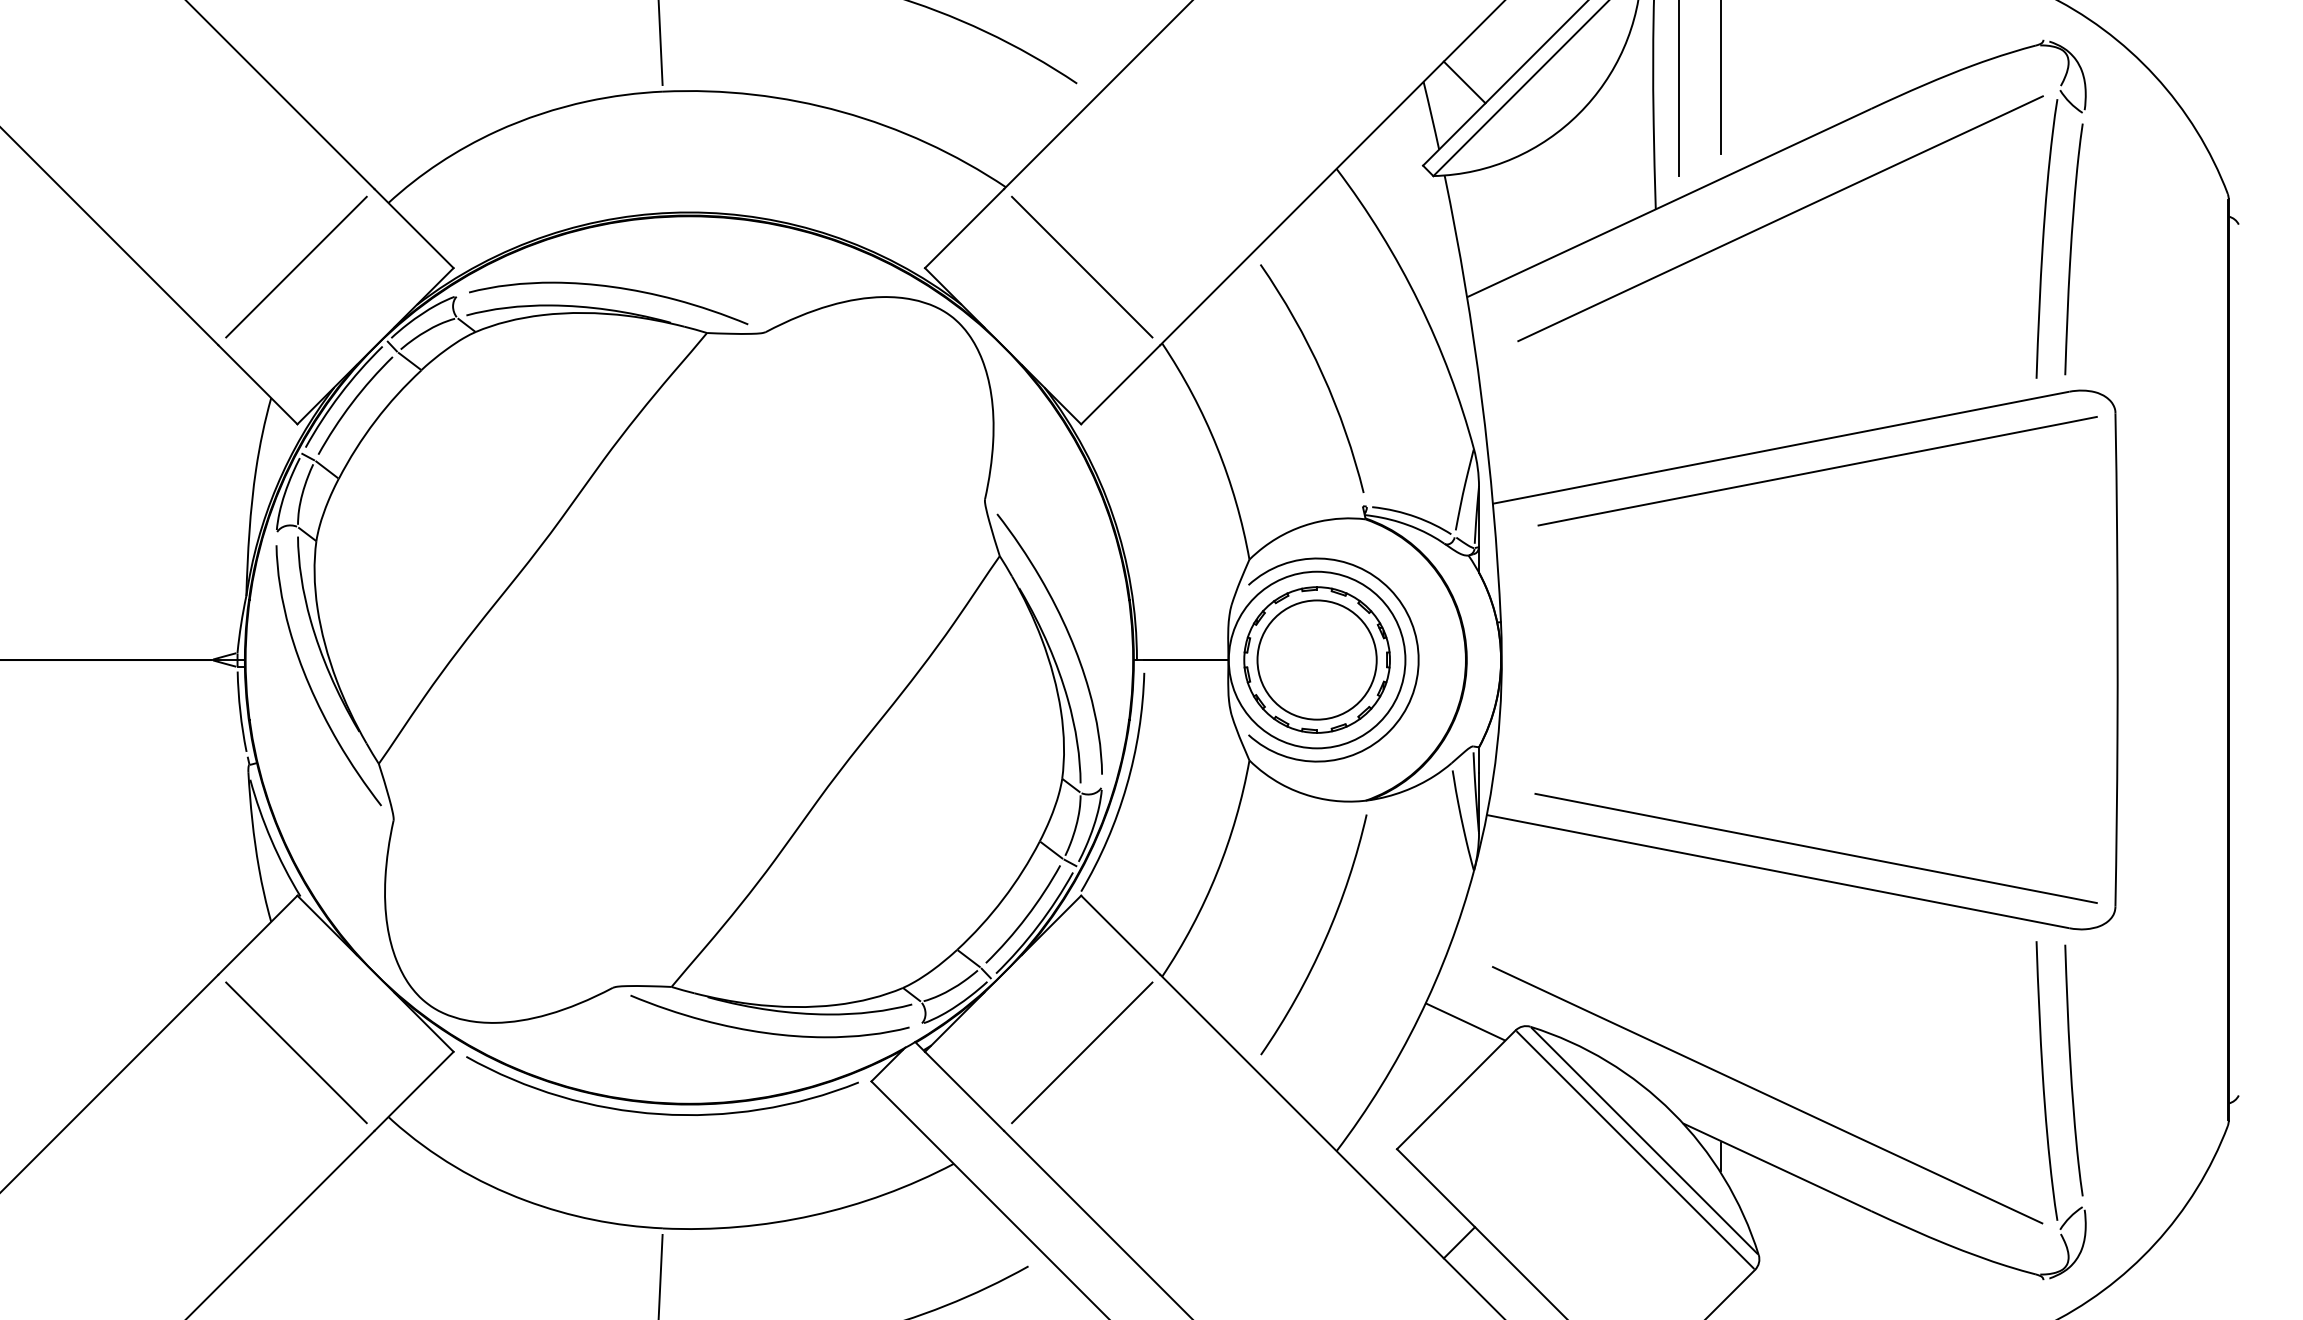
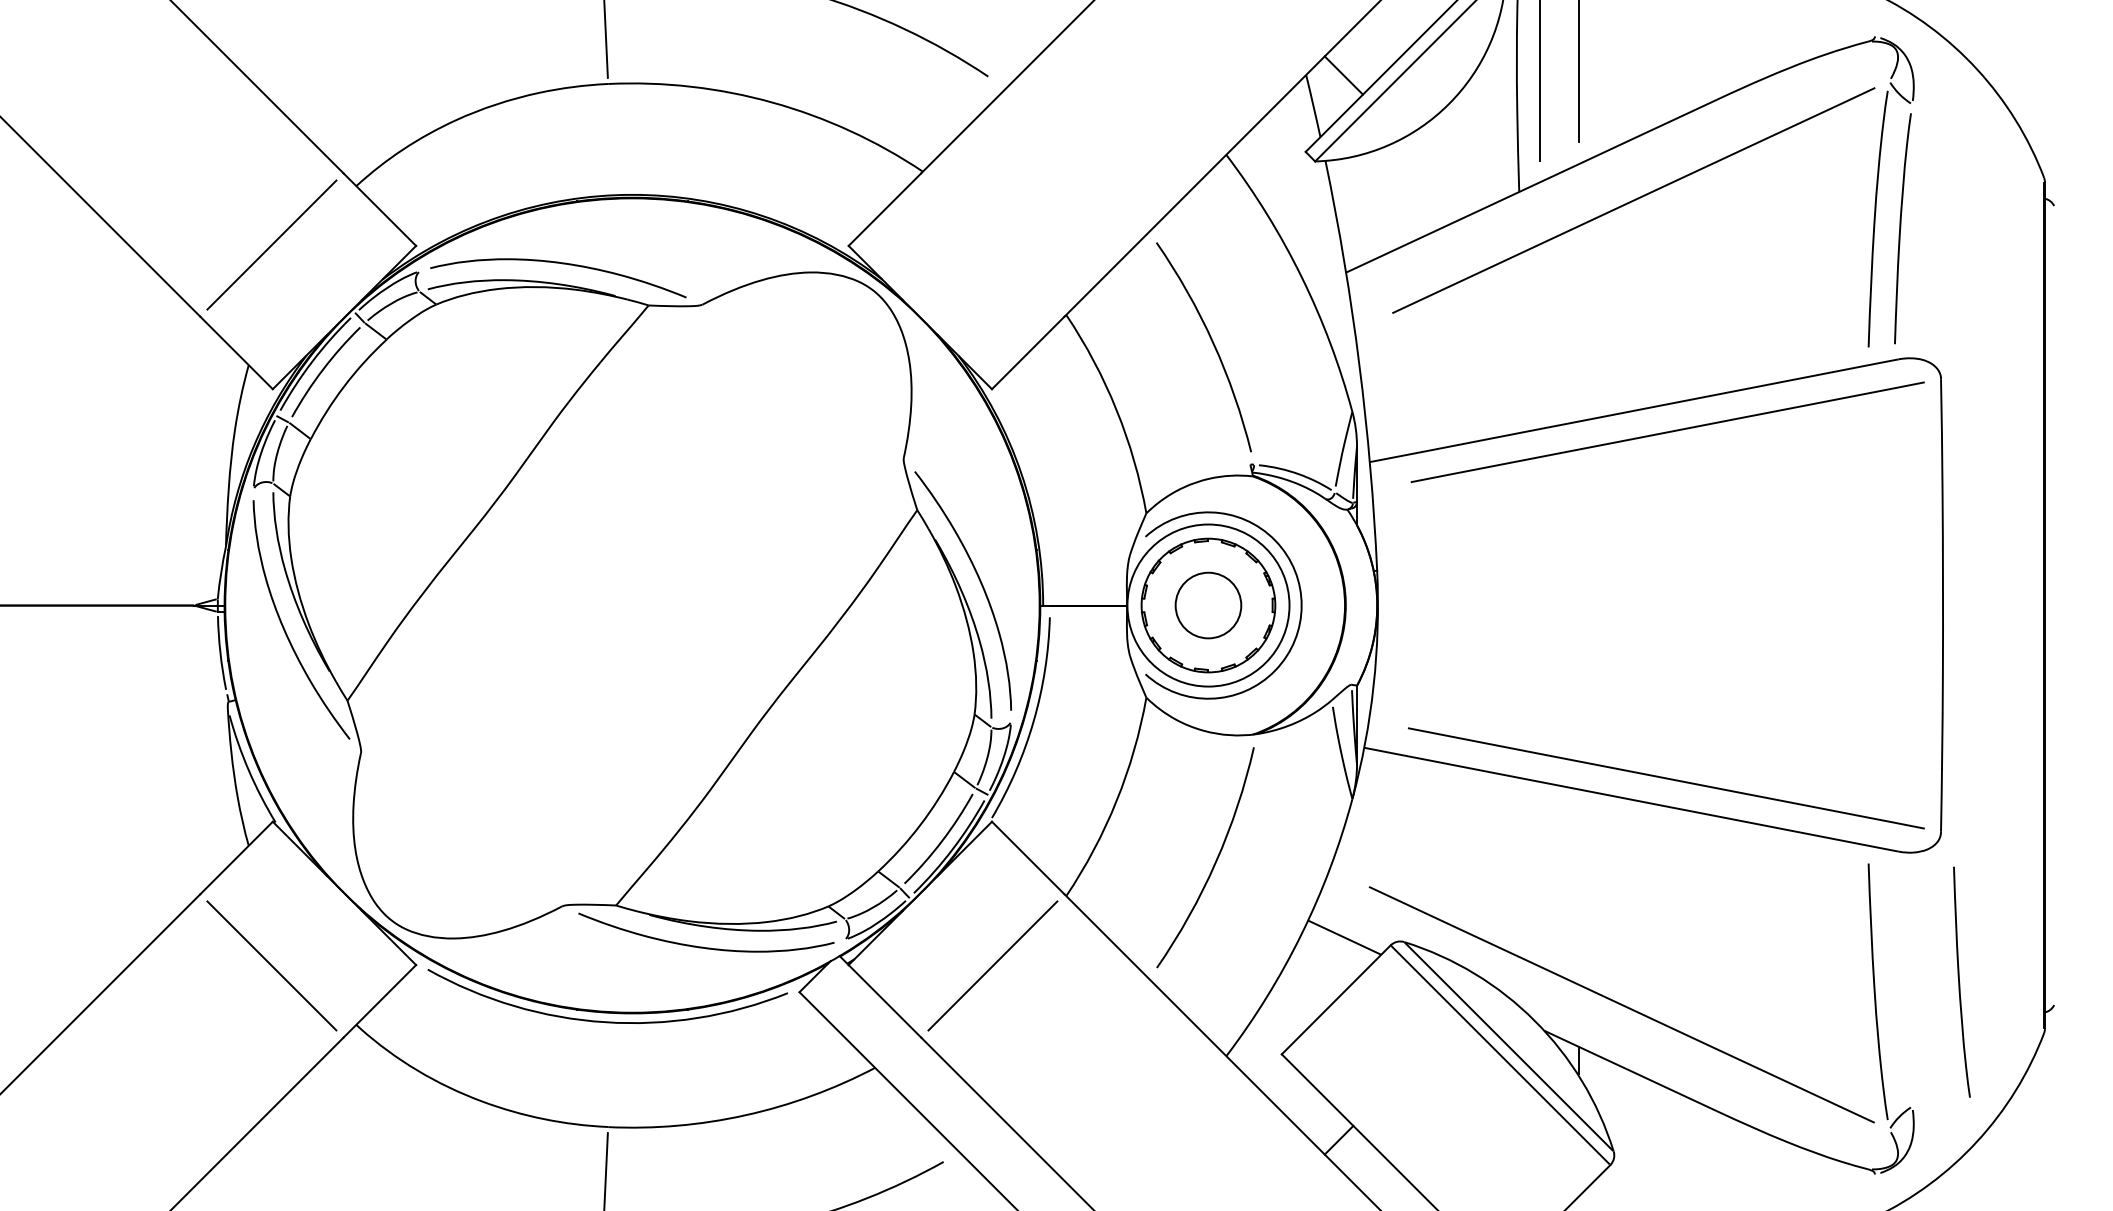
line: (1081, 266) -> (992, 244), removed
circle: (1317, 660) -> (1208, 605), size x0.6
curve: (2072, 1070) -> (1960, 982), moved

